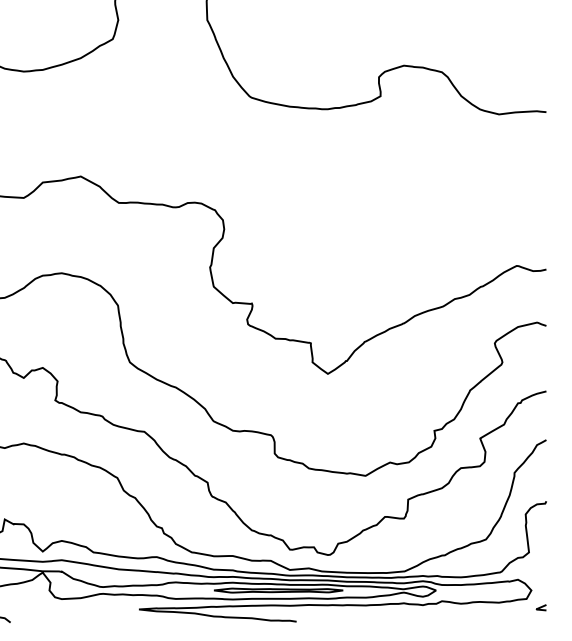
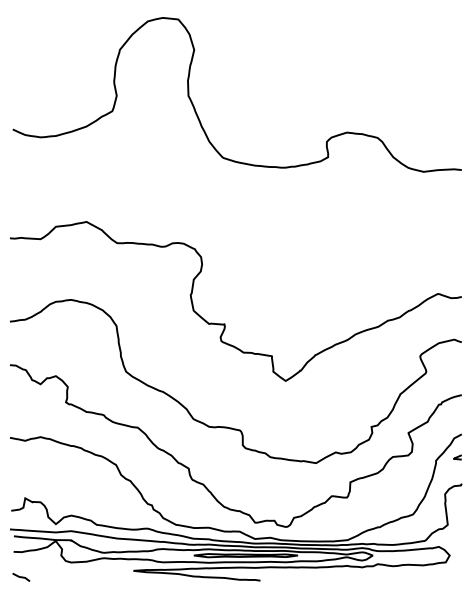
curve: (541, 607) -> (457, 457), moved

